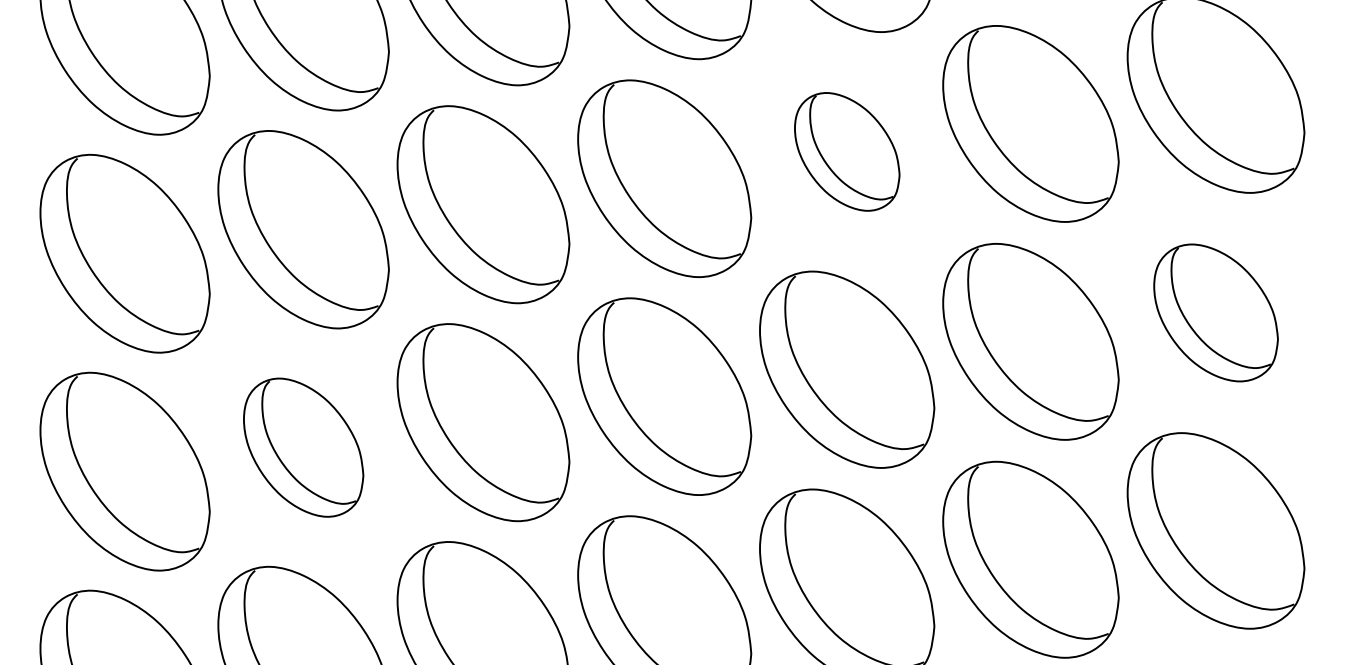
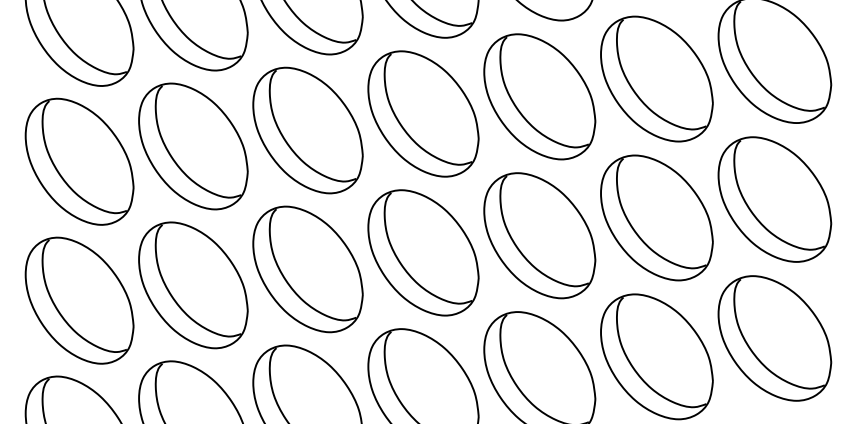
part: (846, 151) -> (539, 96), size x1.67
part: (1215, 312) -> (774, 199), size x1.43
part: (303, 447) -> (193, 285), size x1.43

